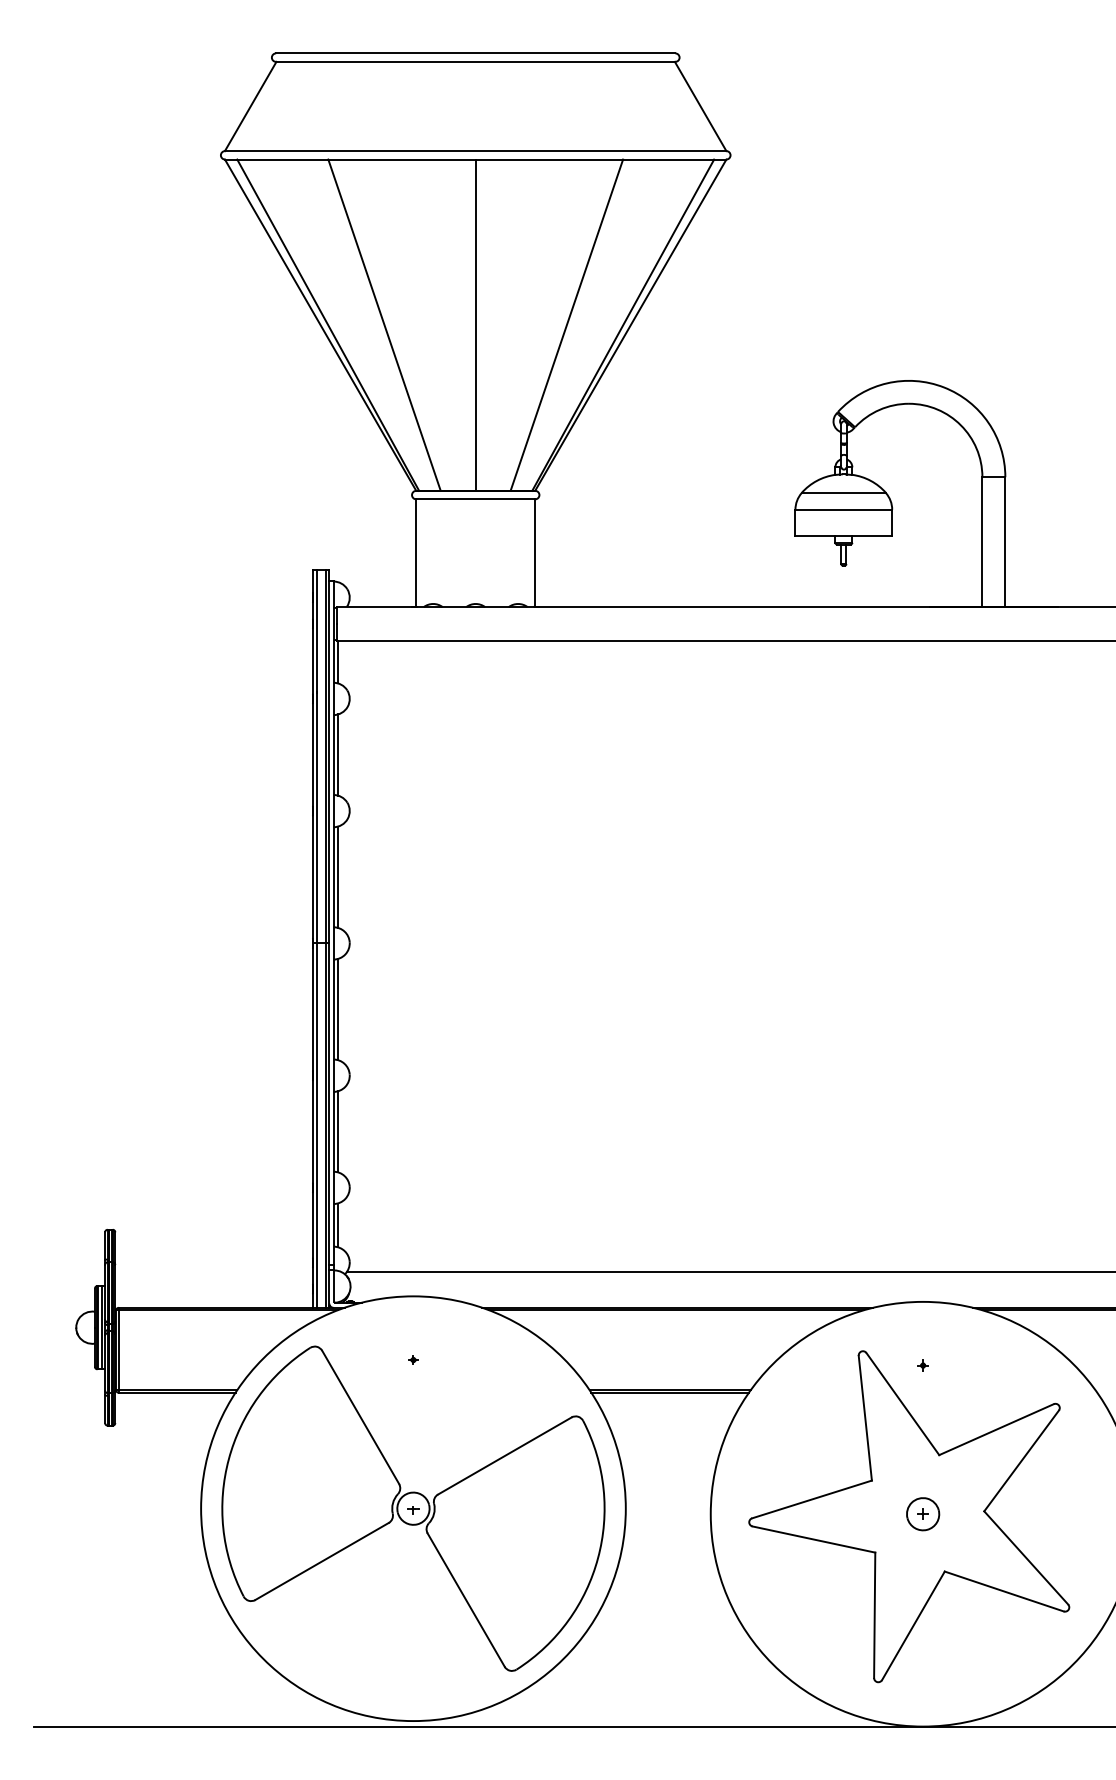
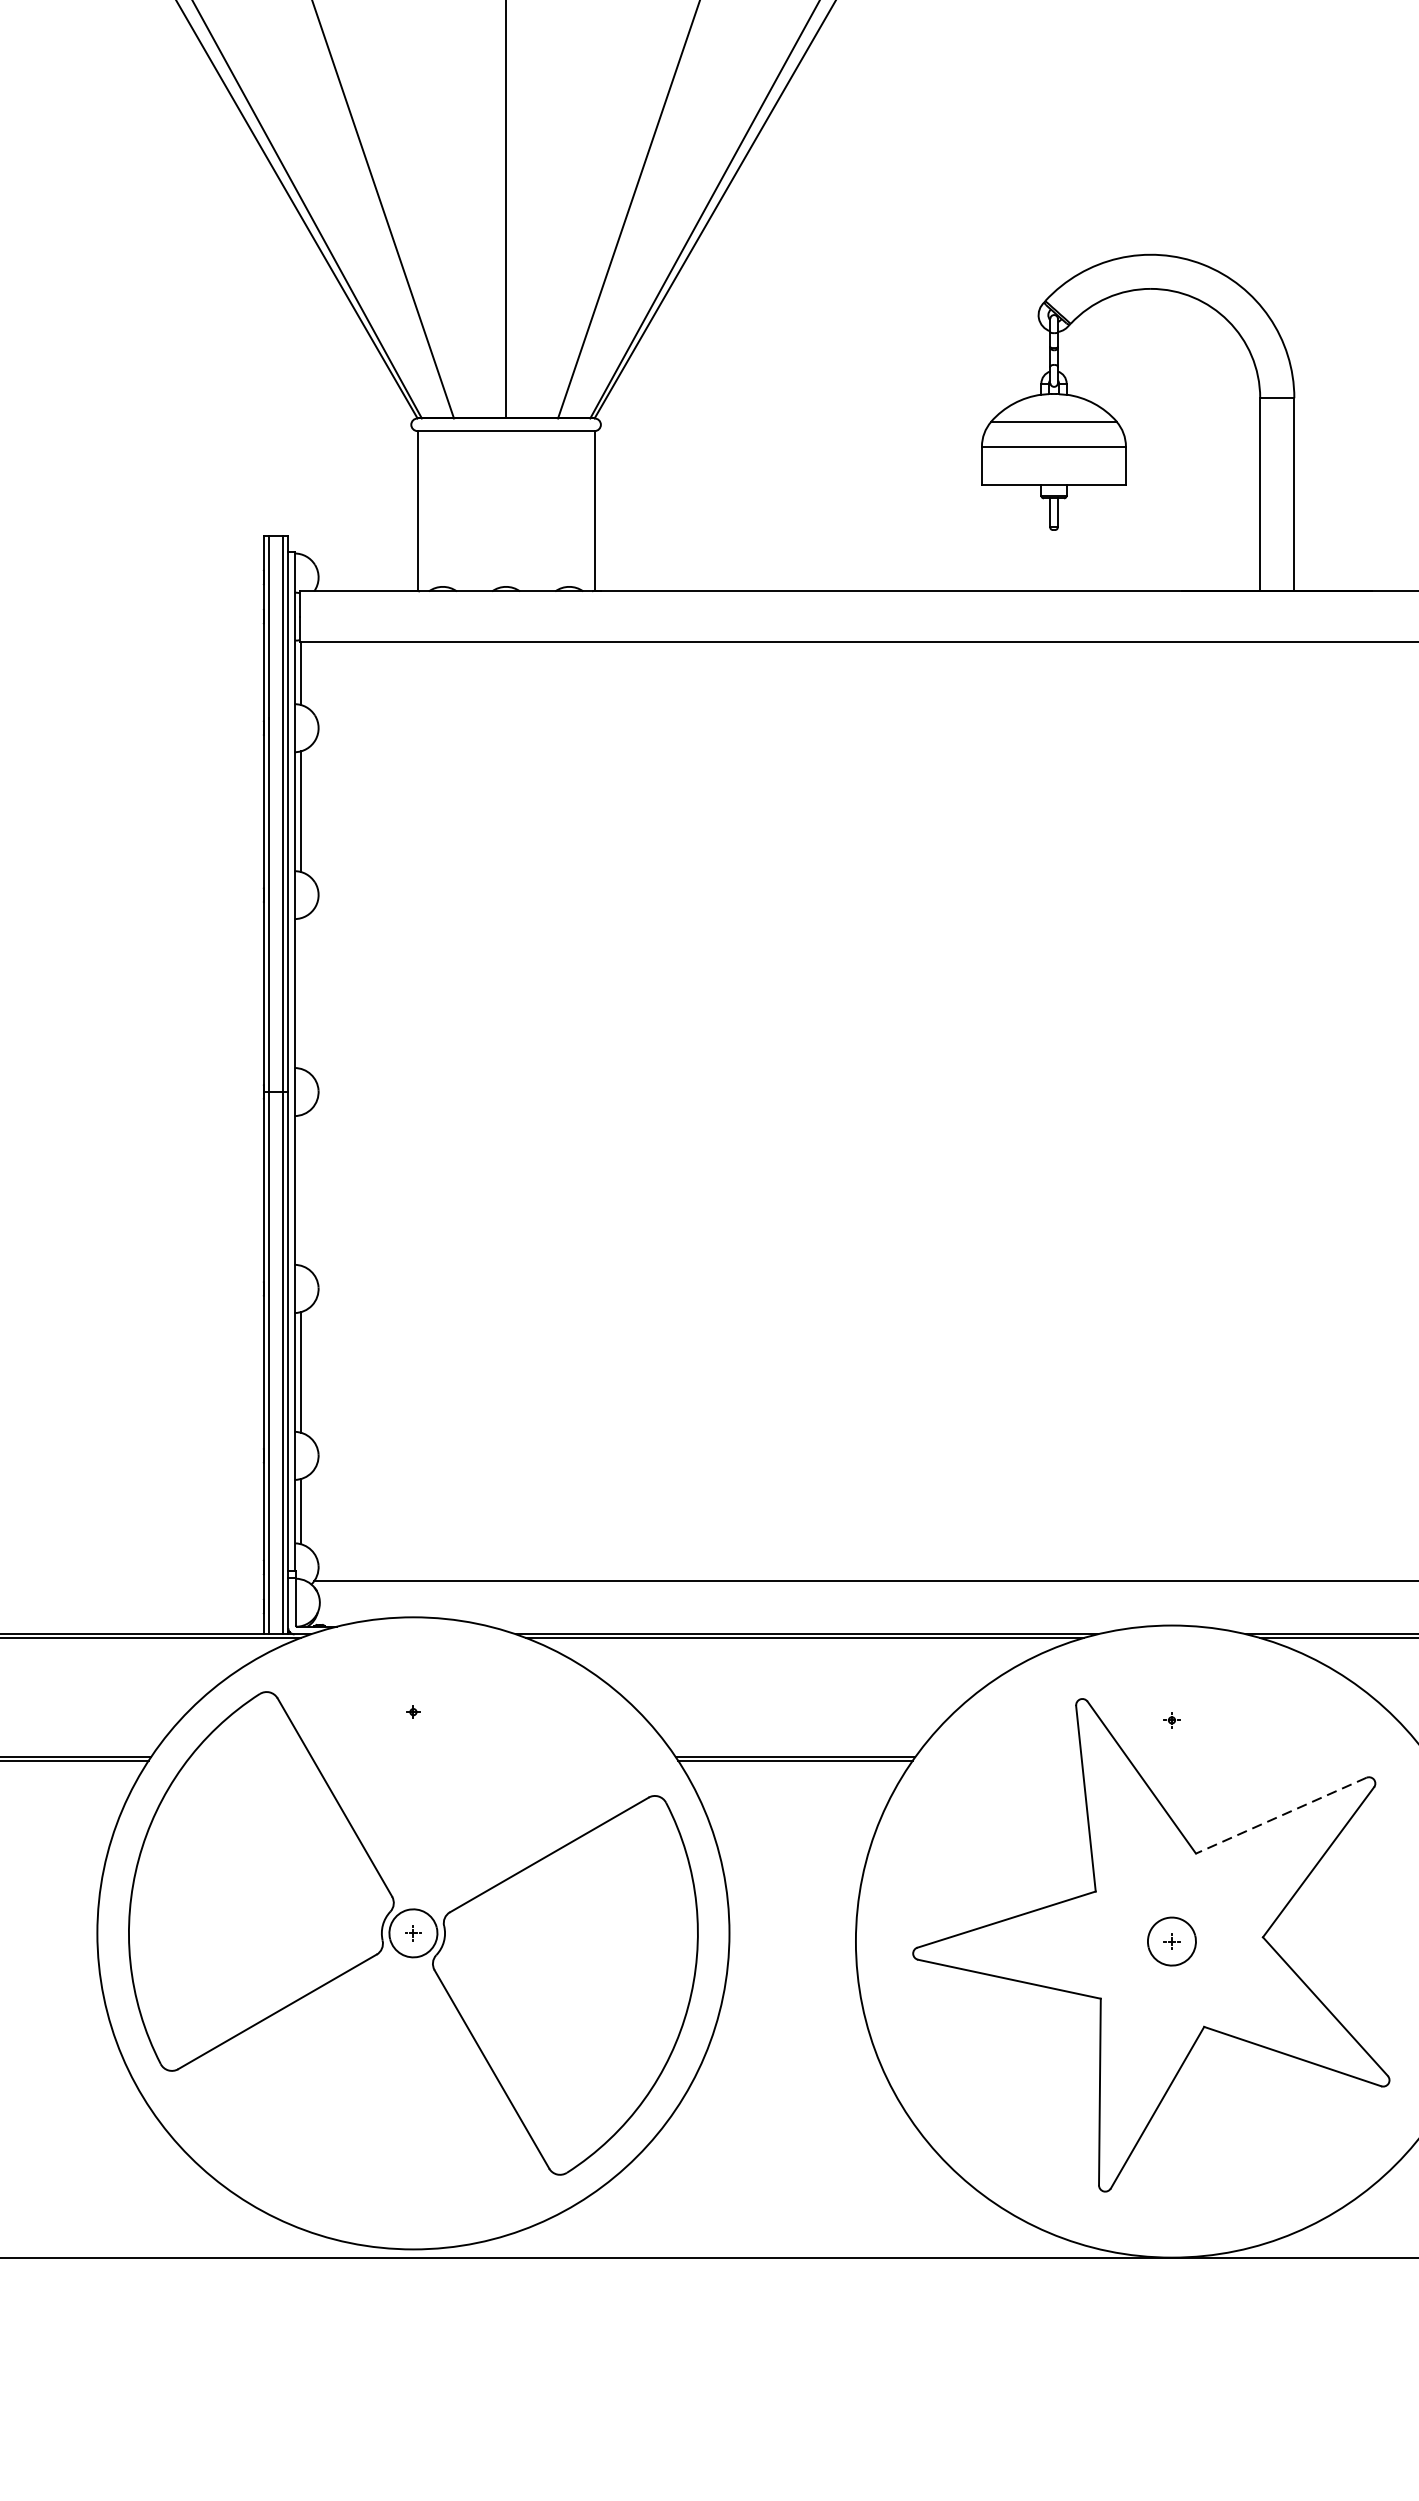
line: (337, 876) -> (300, 992), removed
line: (337, 1009) -> (300, 1190), removed
line: (996, 1429) -> (1281, 1815), solid -> dashed

